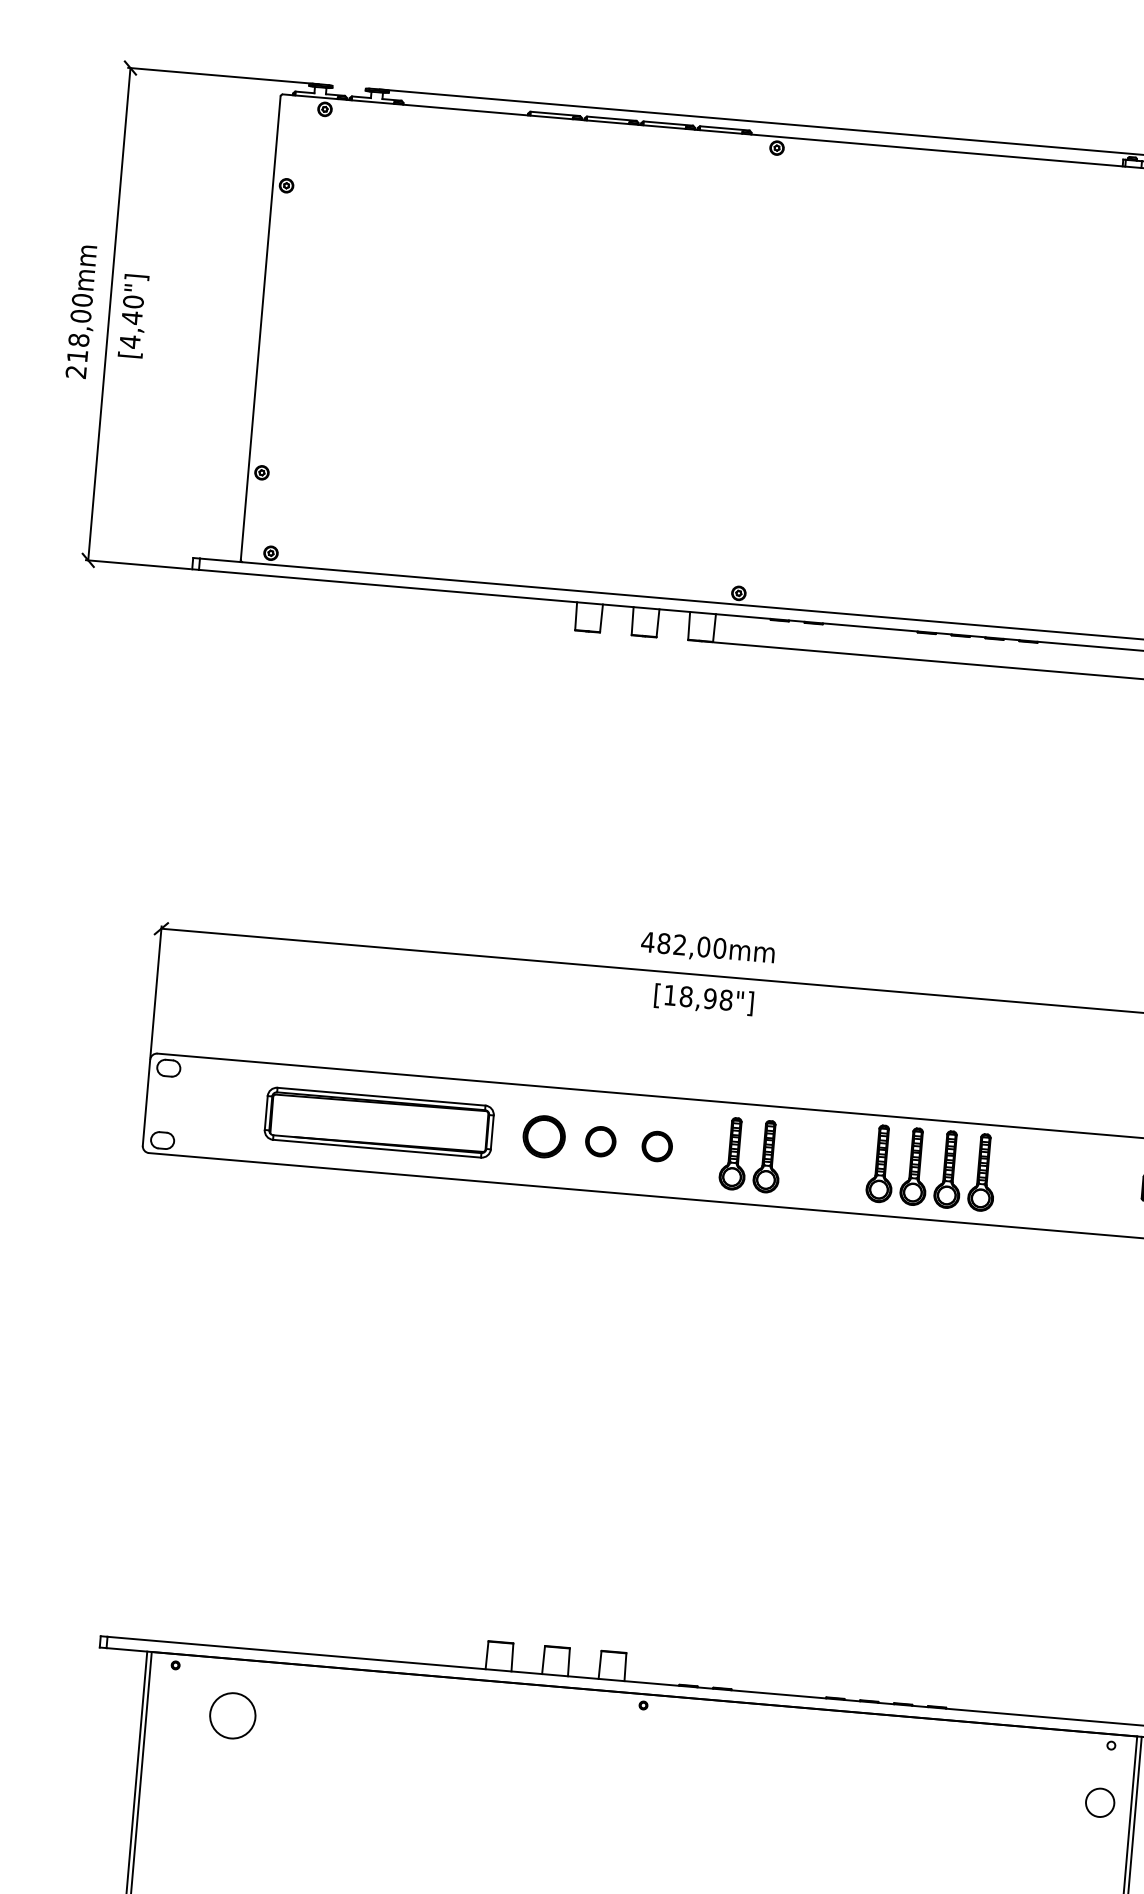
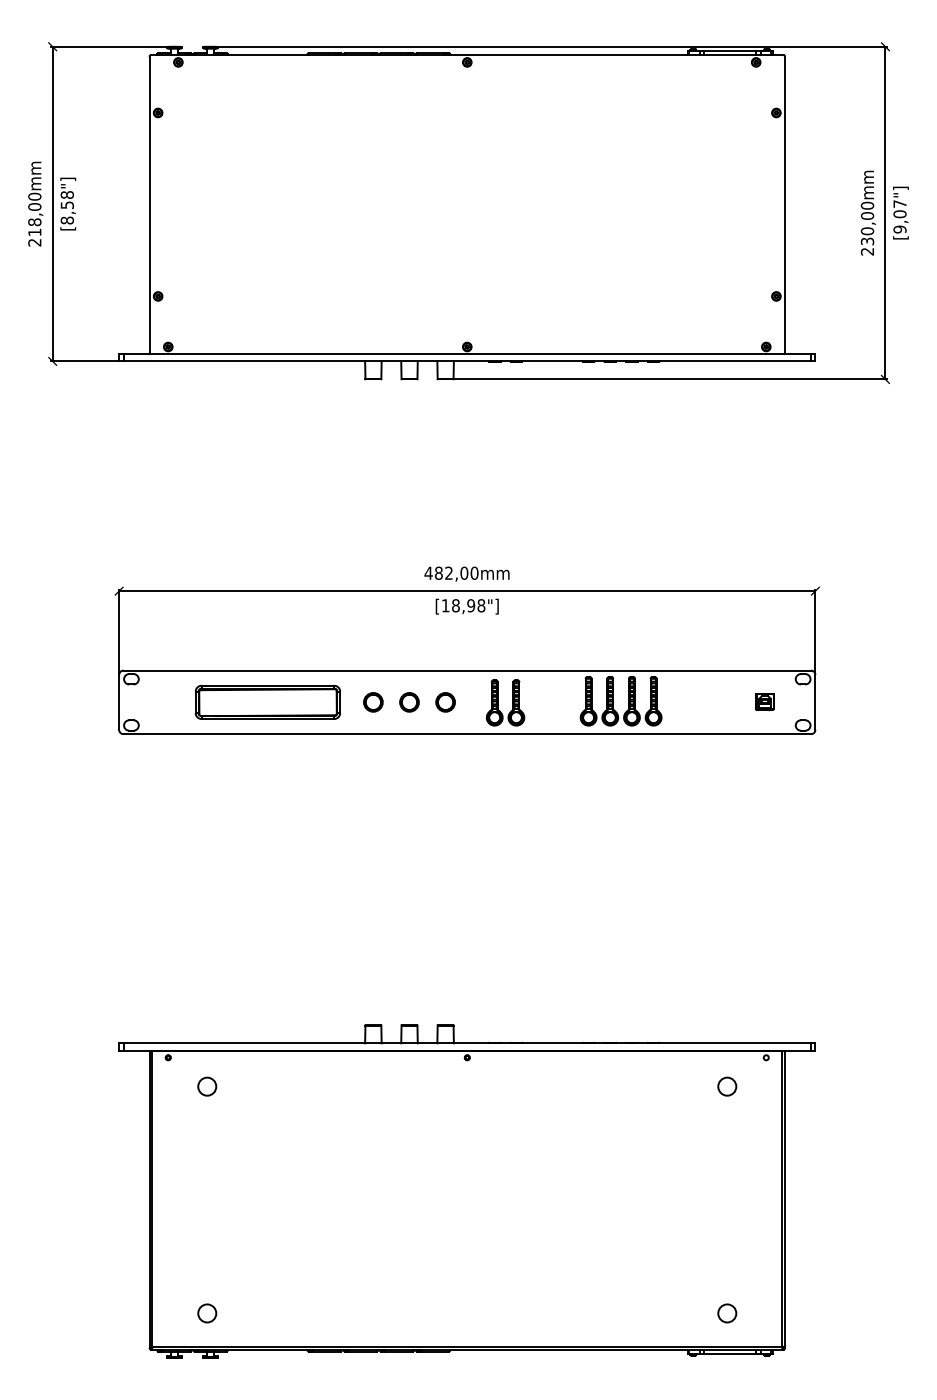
text: (130, 321) -> (66, 207), [4,40"] -> [8,58"]
circle: (544, 1137) -> (373, 702), size x0.71
circle: (233, 1715) -> (207, 1086), size x0.62
circle: (1100, 1802) -> (727, 1086), moved

